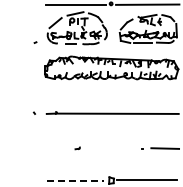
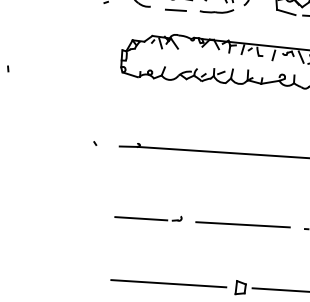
line: (110, 148) -> (242, 223), added
line: (59, 149) -> (140, 219), added
line: (75, 180) -> (168, 283), dashed -> solid

